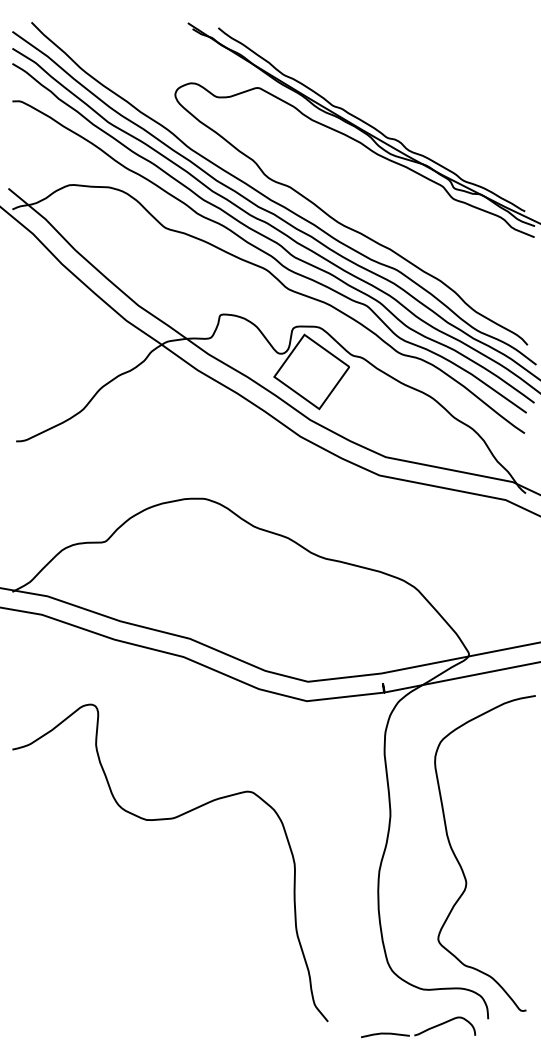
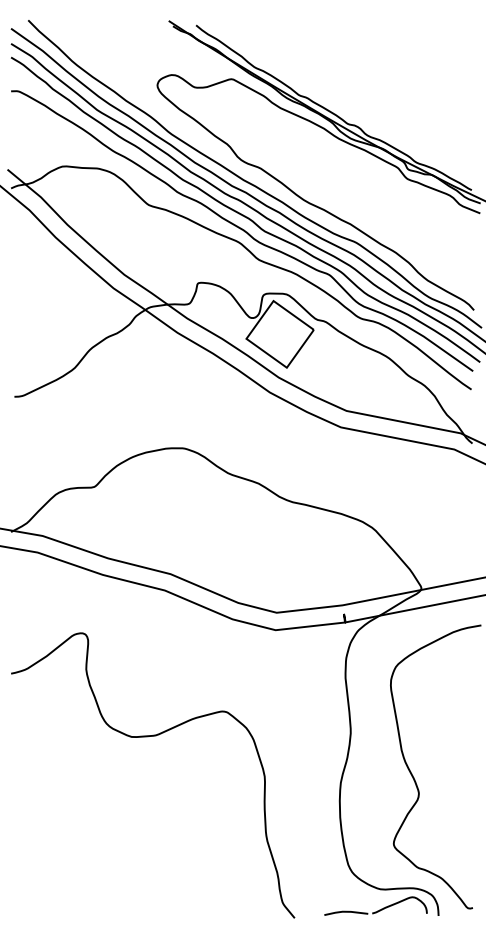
part: (418, 1027) -> (375, 906), moved

